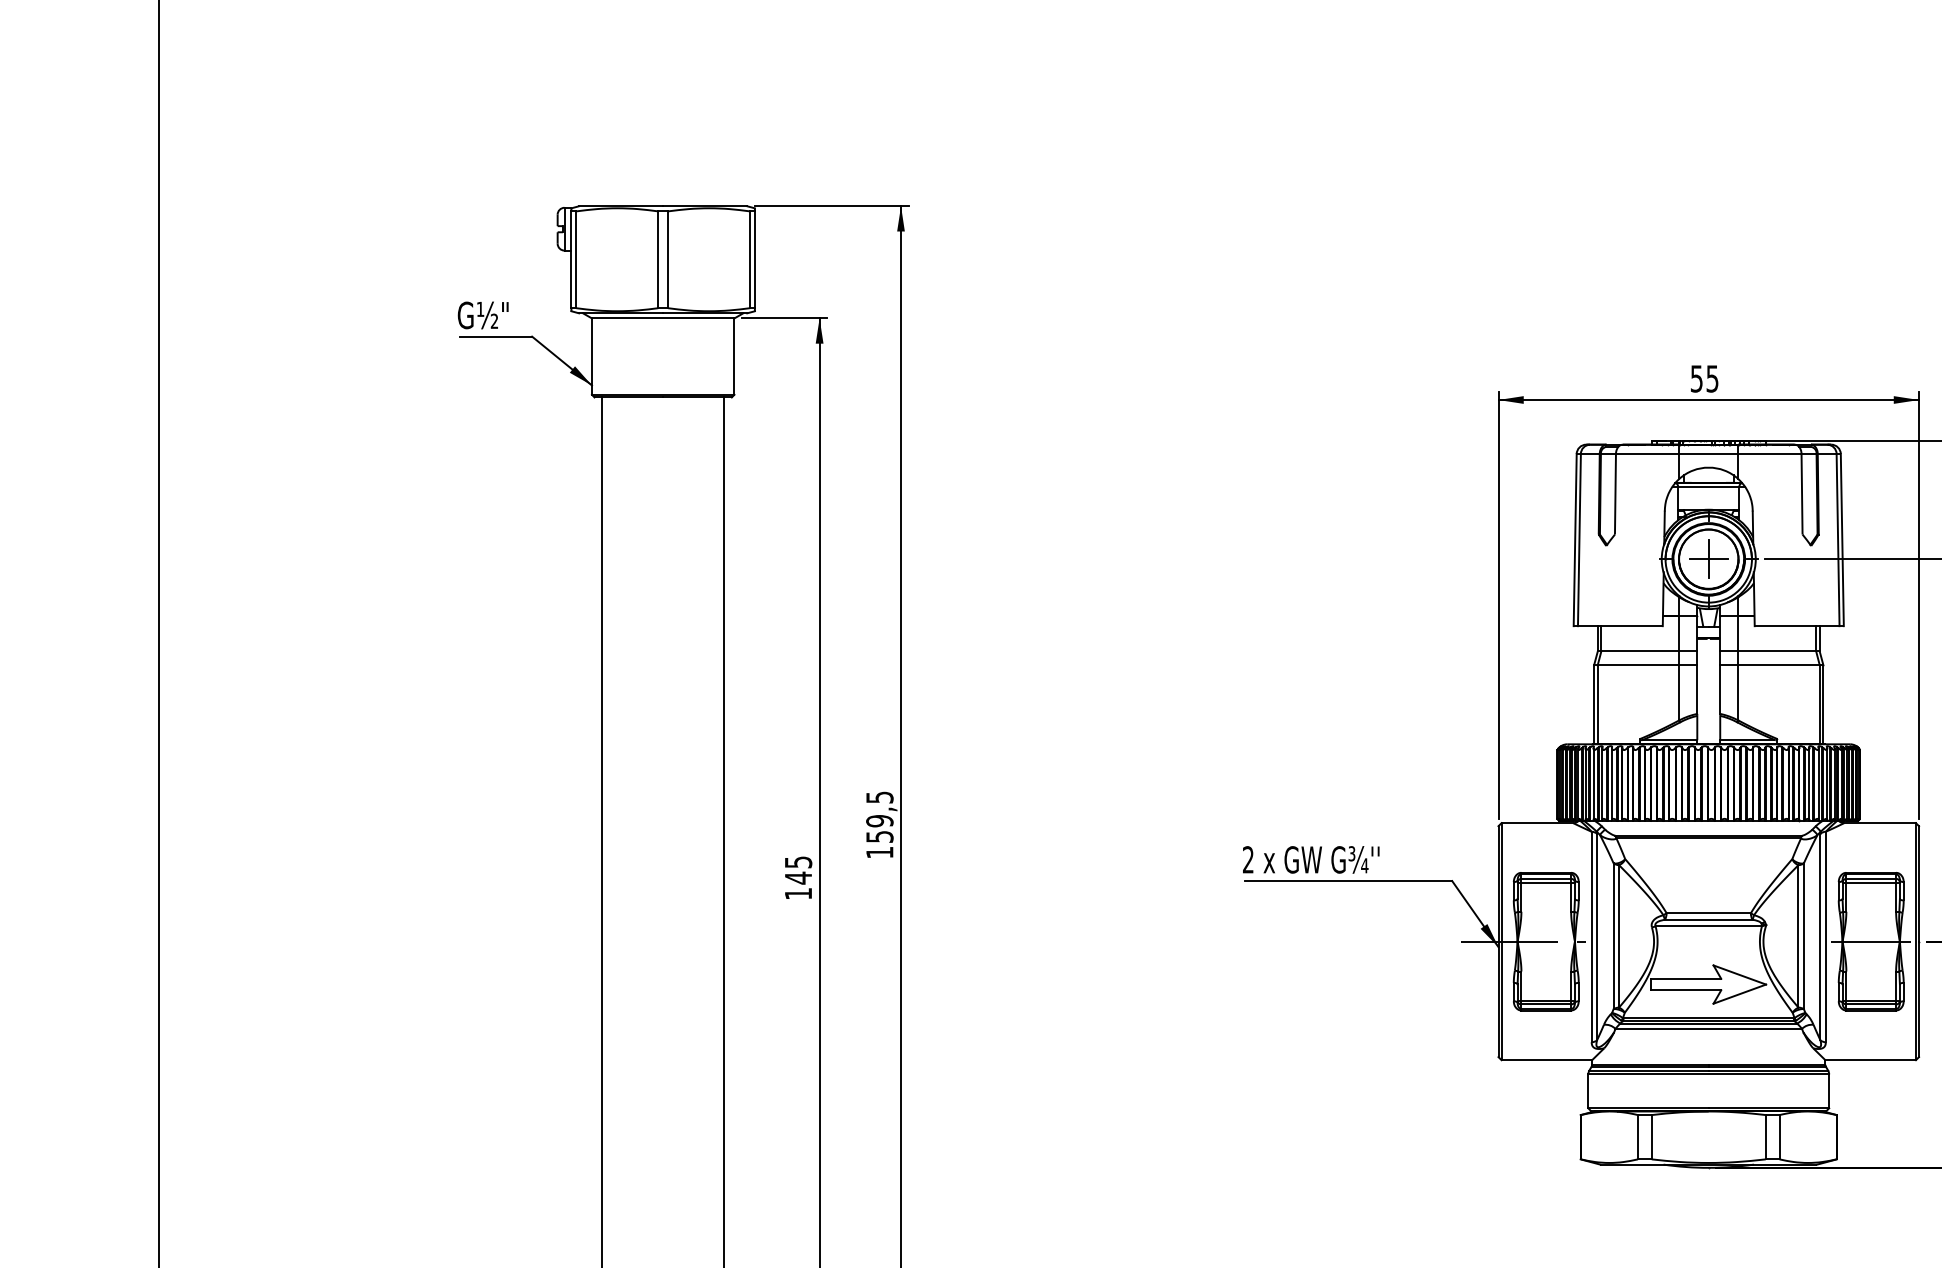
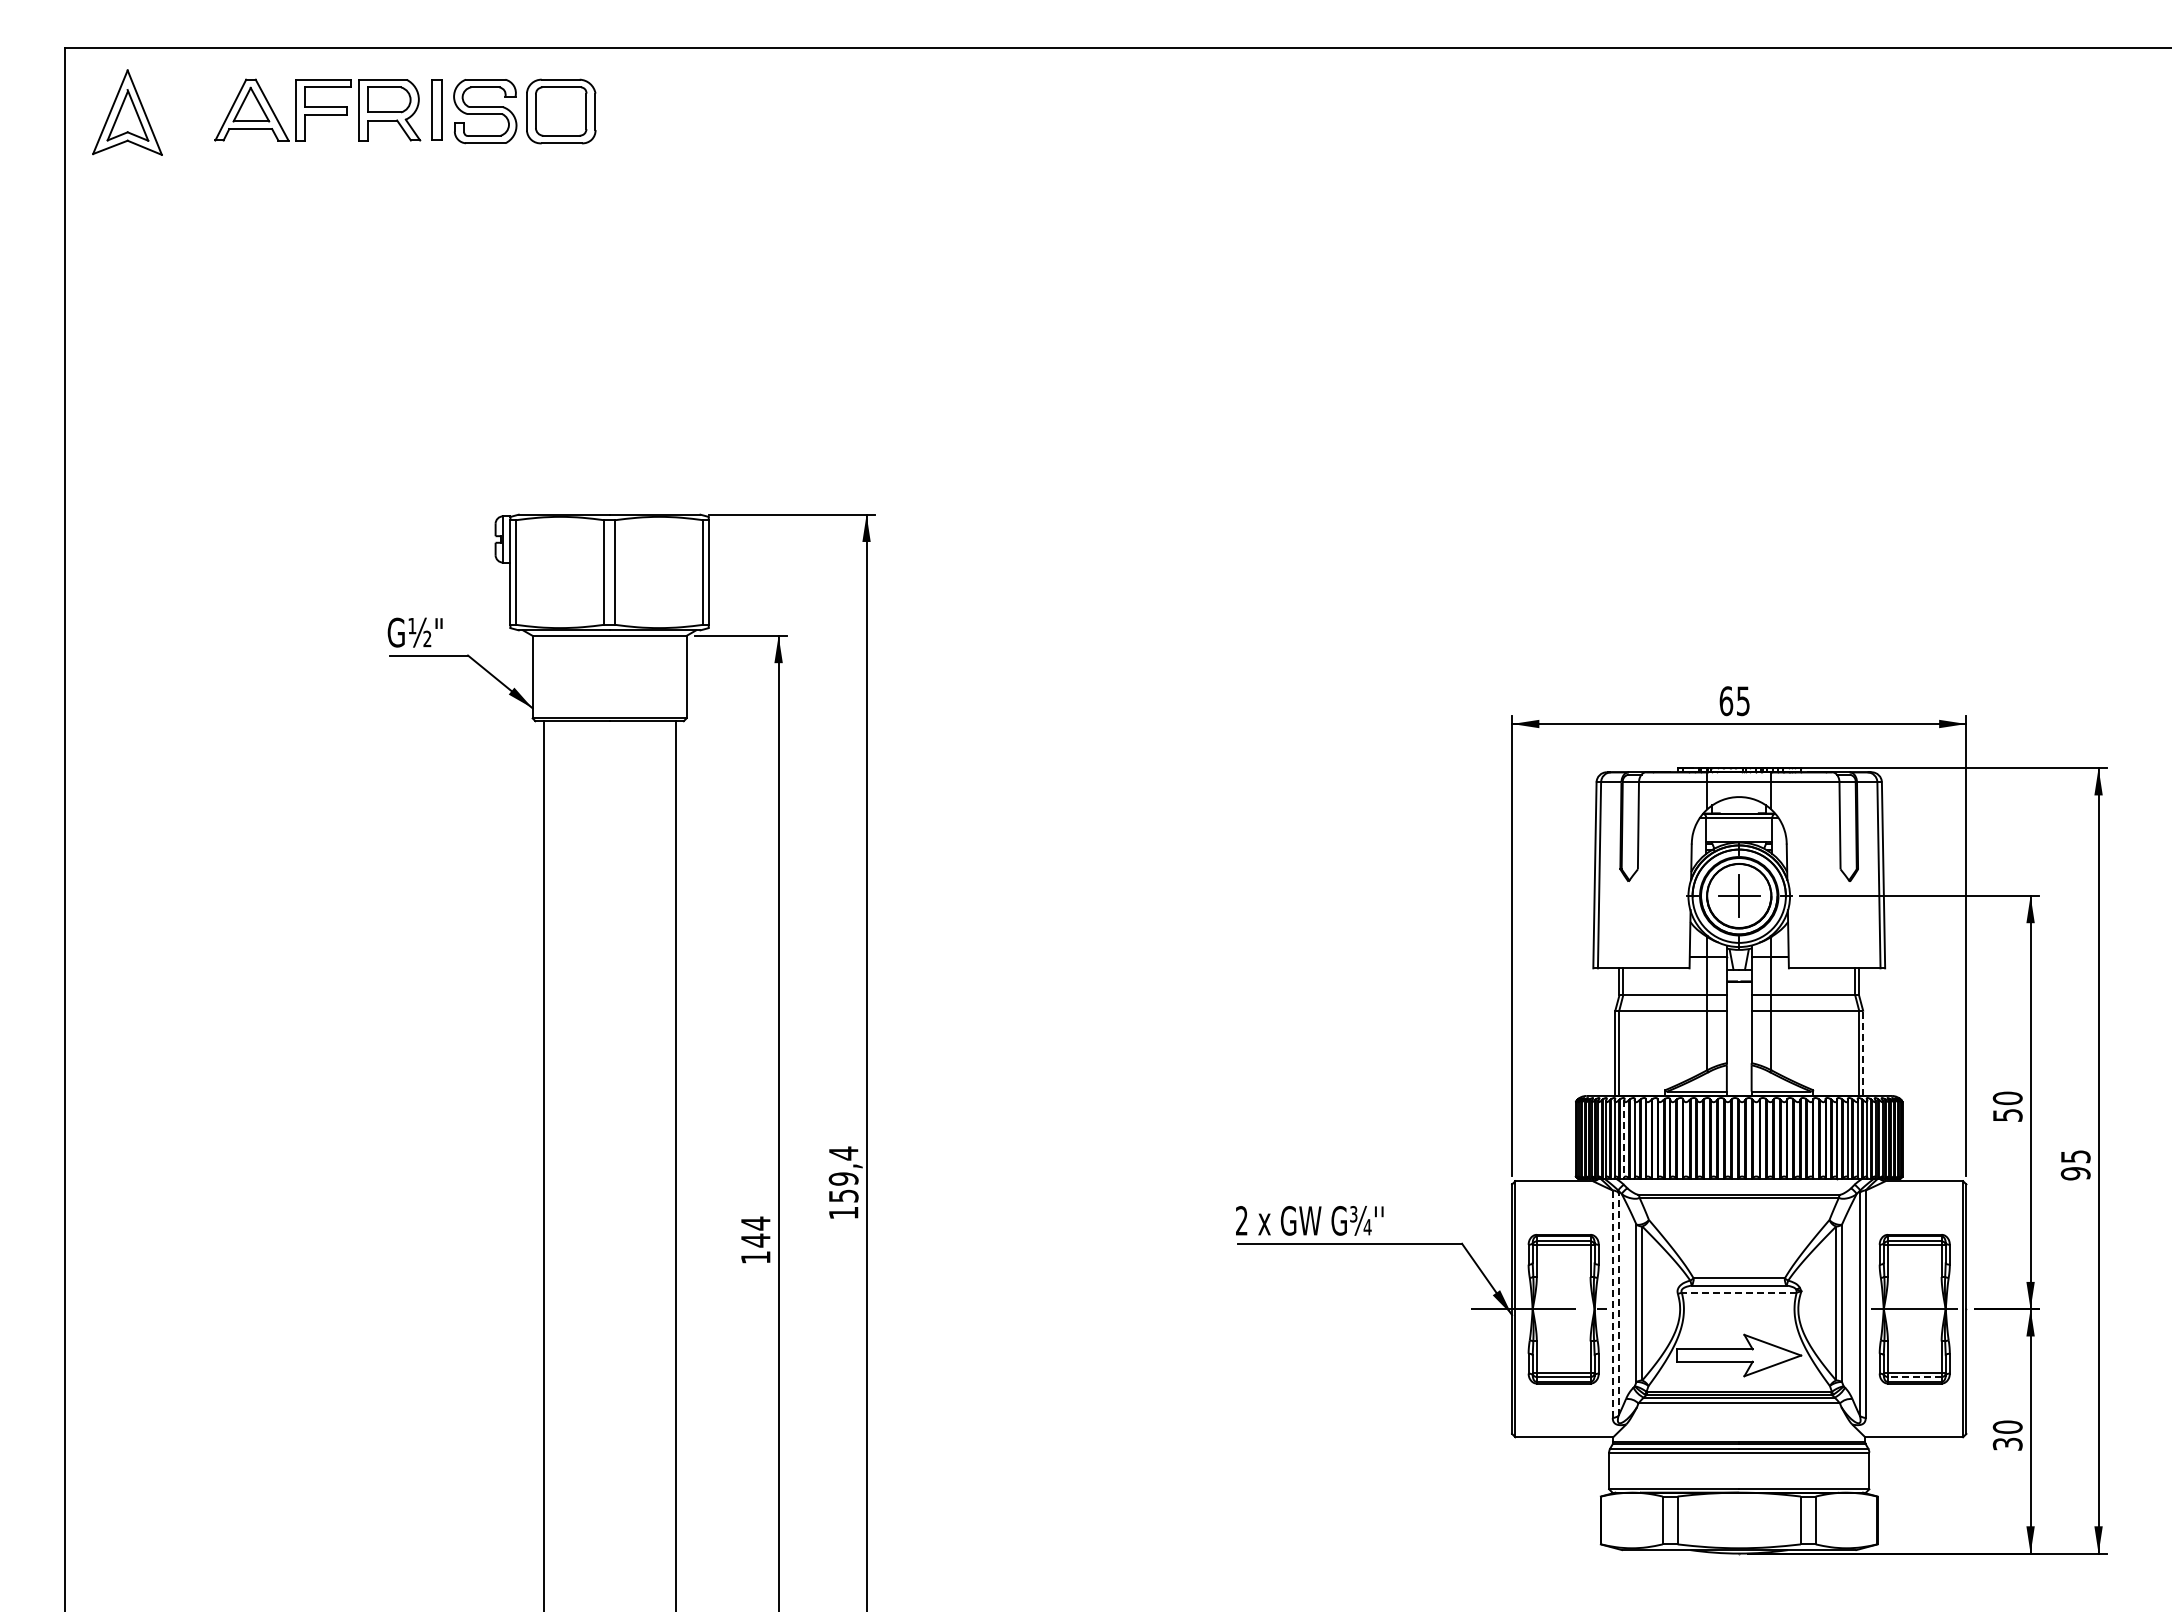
text: (1696, 379) -> (1726, 701), 55 -> 65
line: (1823, 704) -> (1863, 1053), solid -> dashed
line: (1602, 784) -> (1624, 1139), solid -> dashed
text: (879, 797) -> (843, 1153), 159,5 -> 159,4
text: (798, 862) -> (755, 1223), 145 -> 144
line: (1708, 926) -> (1738, 1292), solid -> dashed
line: (1591, 937) -> (1612, 1304), solid -> dashed
line: (1597, 937) -> (1618, 1304), solid -> dashed
line: (1870, 1004) -> (1914, 1377), solid -> dashed

